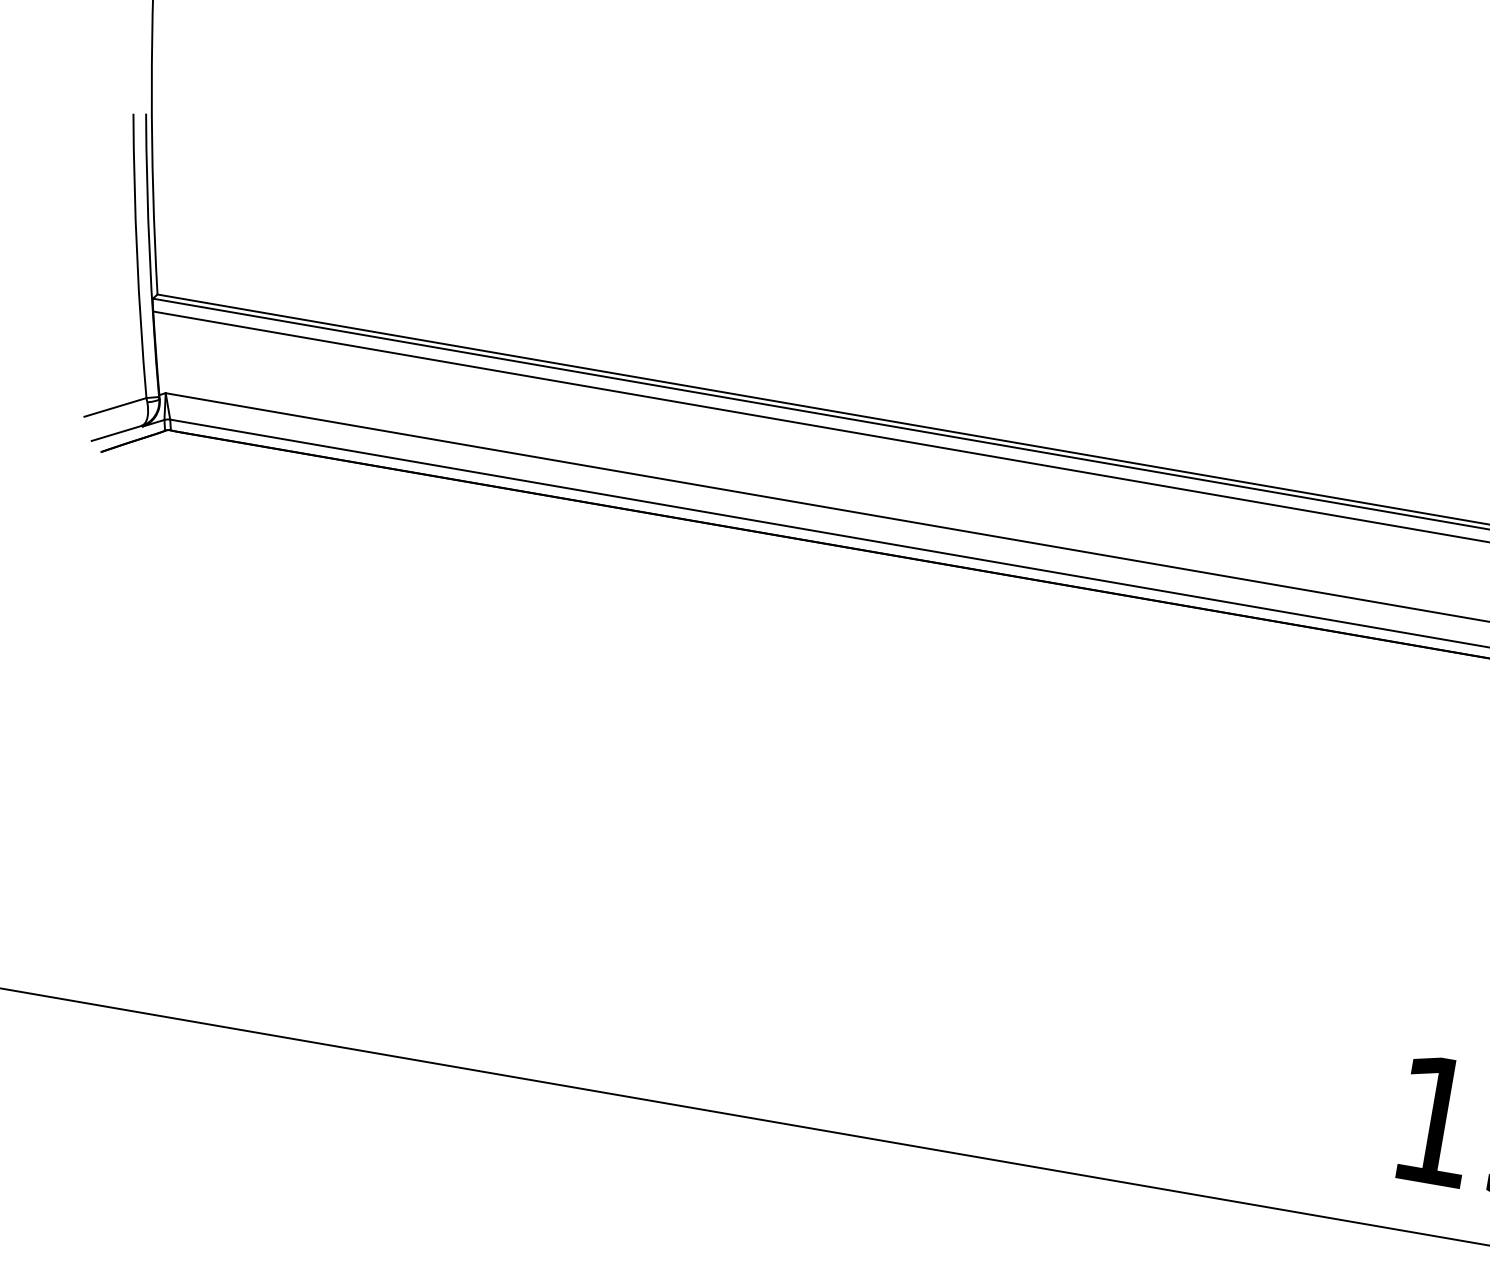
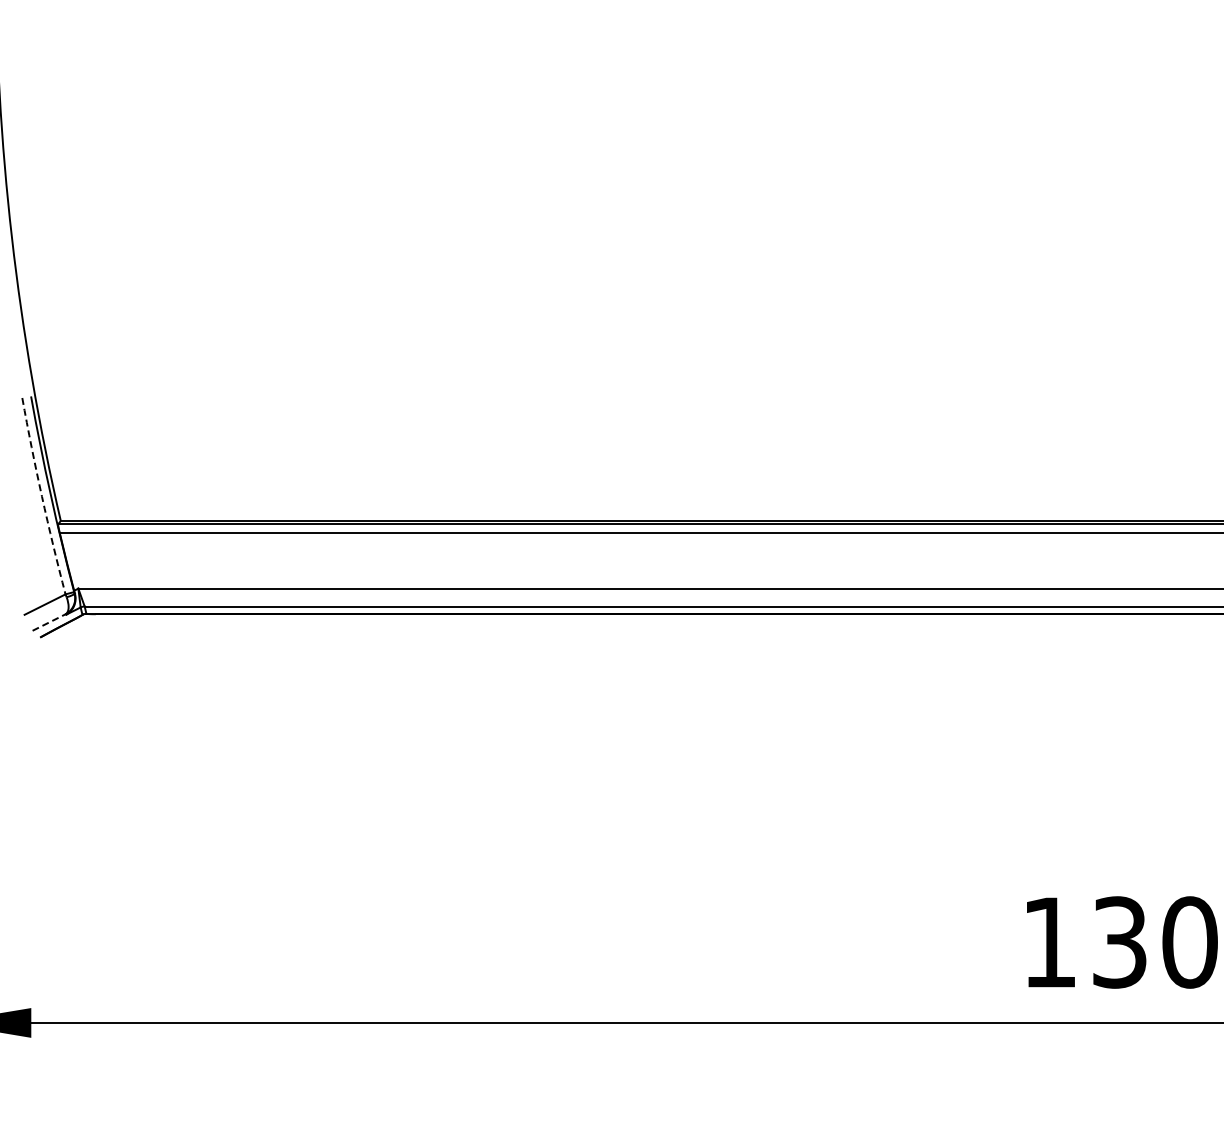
arc: (137, 256) -> (42, 496), solid -> dashed
line: (117, 433) -> (49, 622), solid -> dashed

